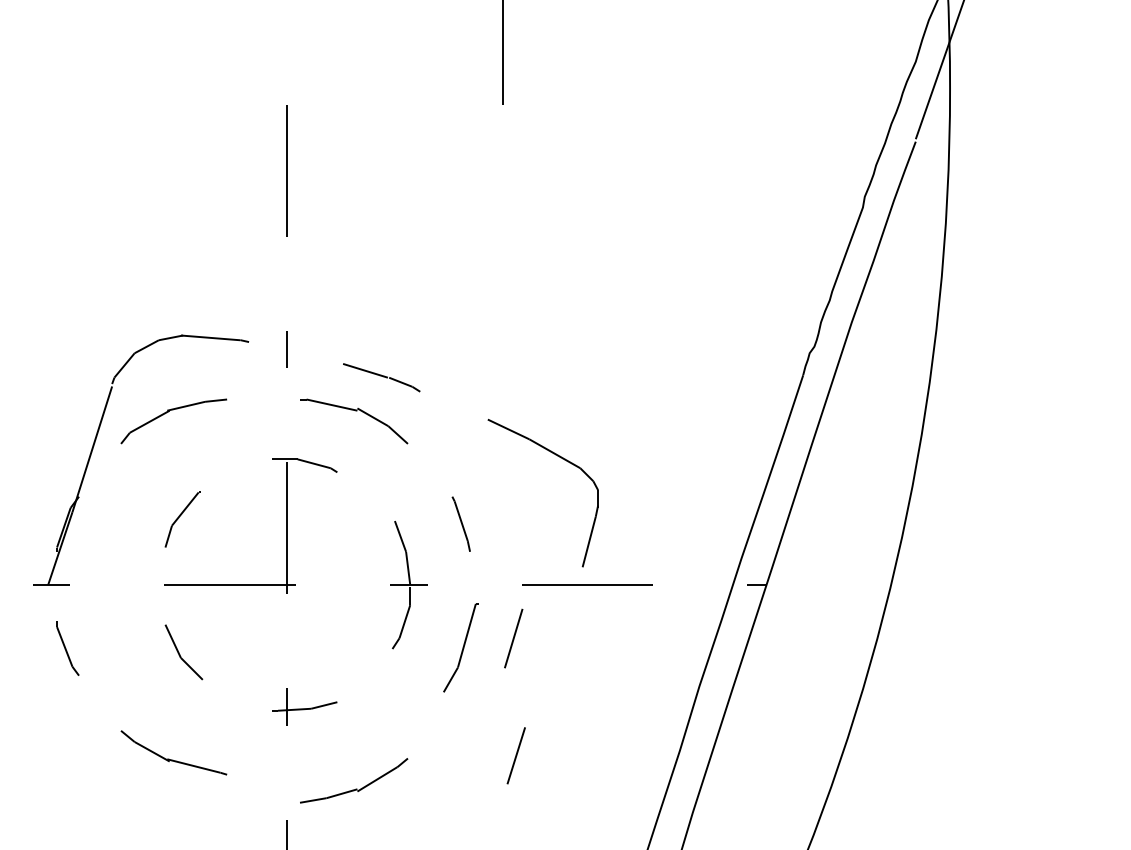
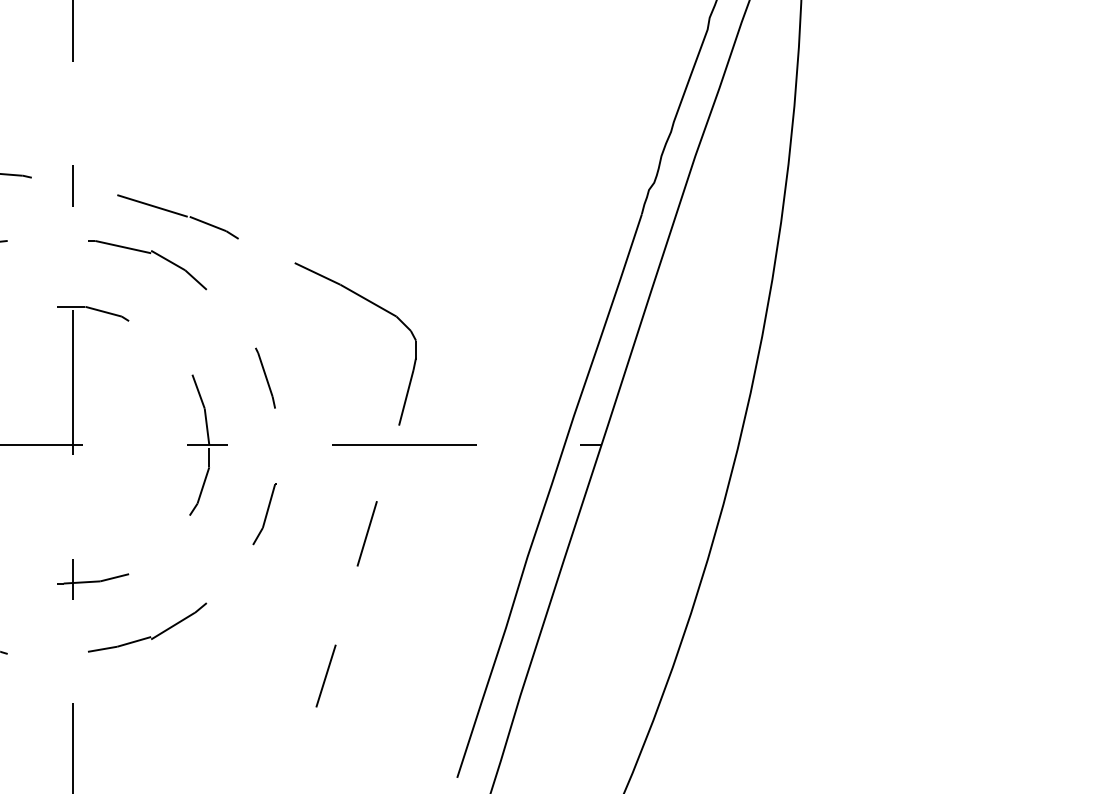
part: (381, 377) -> (177, 216), size x1.43
line: (513, 638) -> (367, 533), moved
part: (460, 647) -> (264, 513), size x0.62
line: (515, 755) -> (325, 675), moved
part: (355, 788) -> (149, 636), moved

